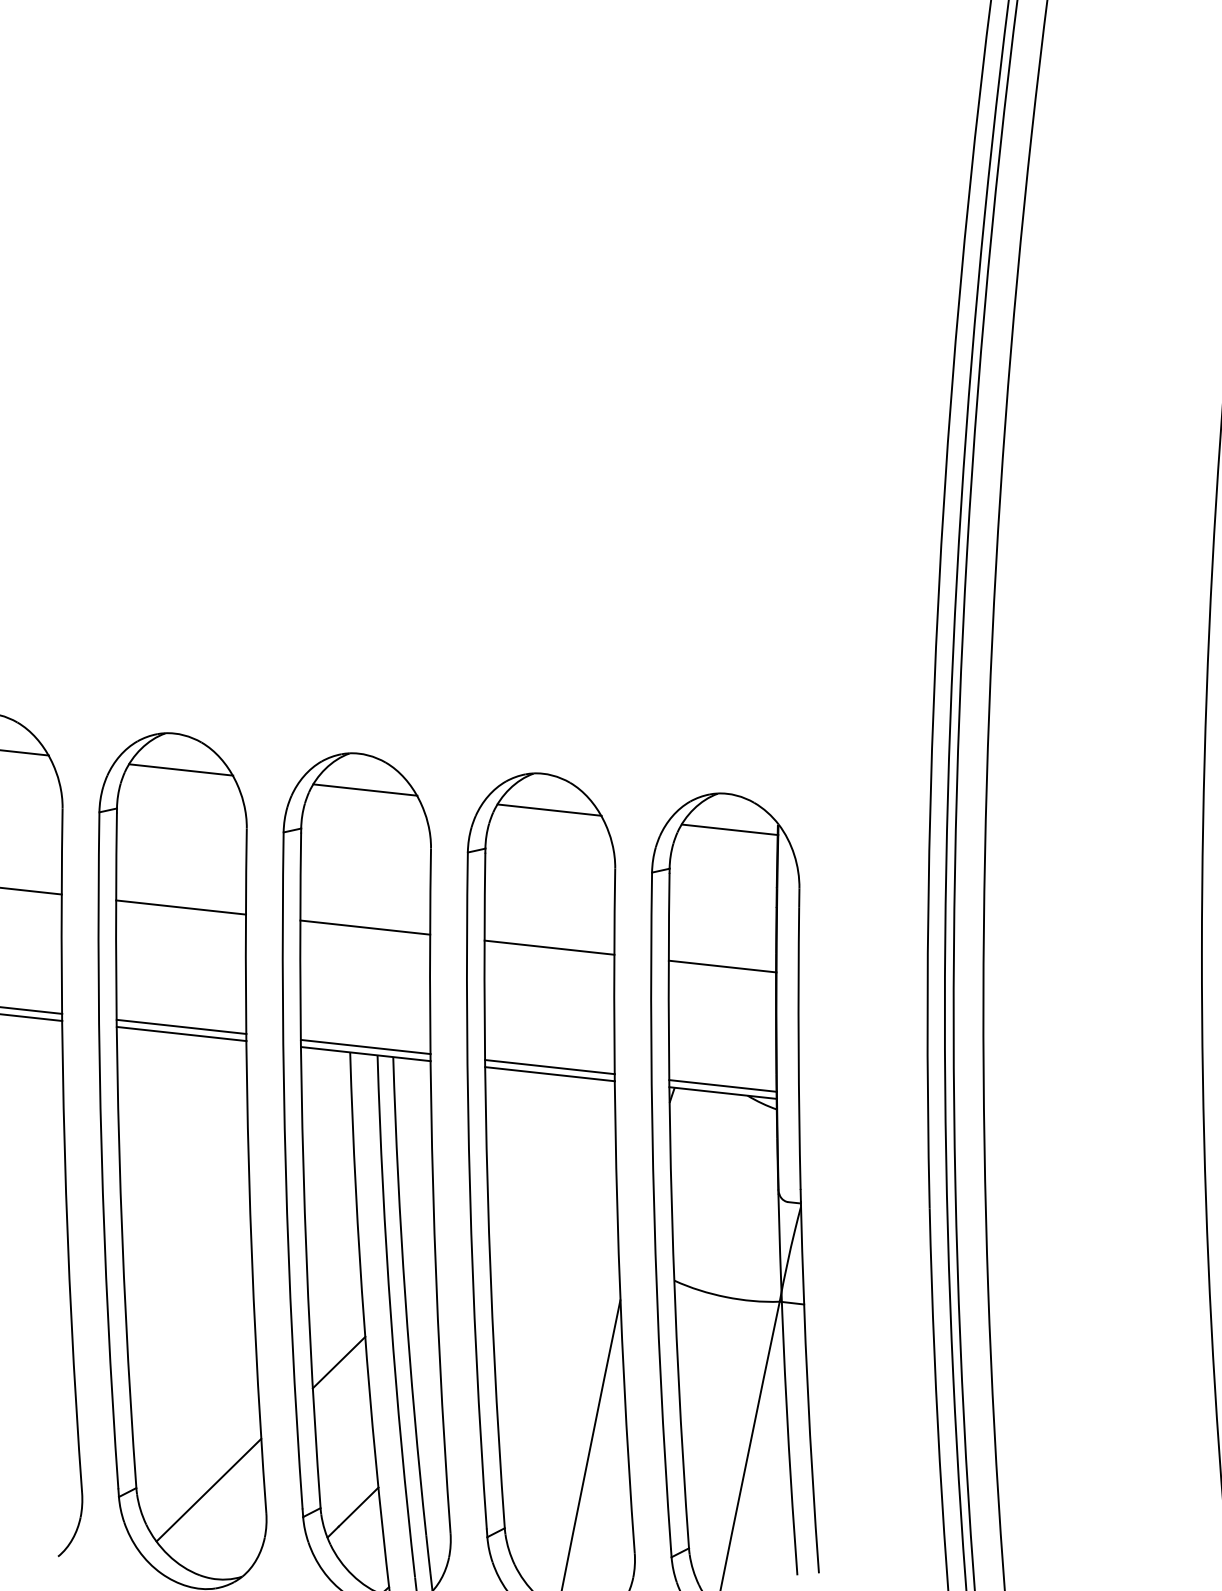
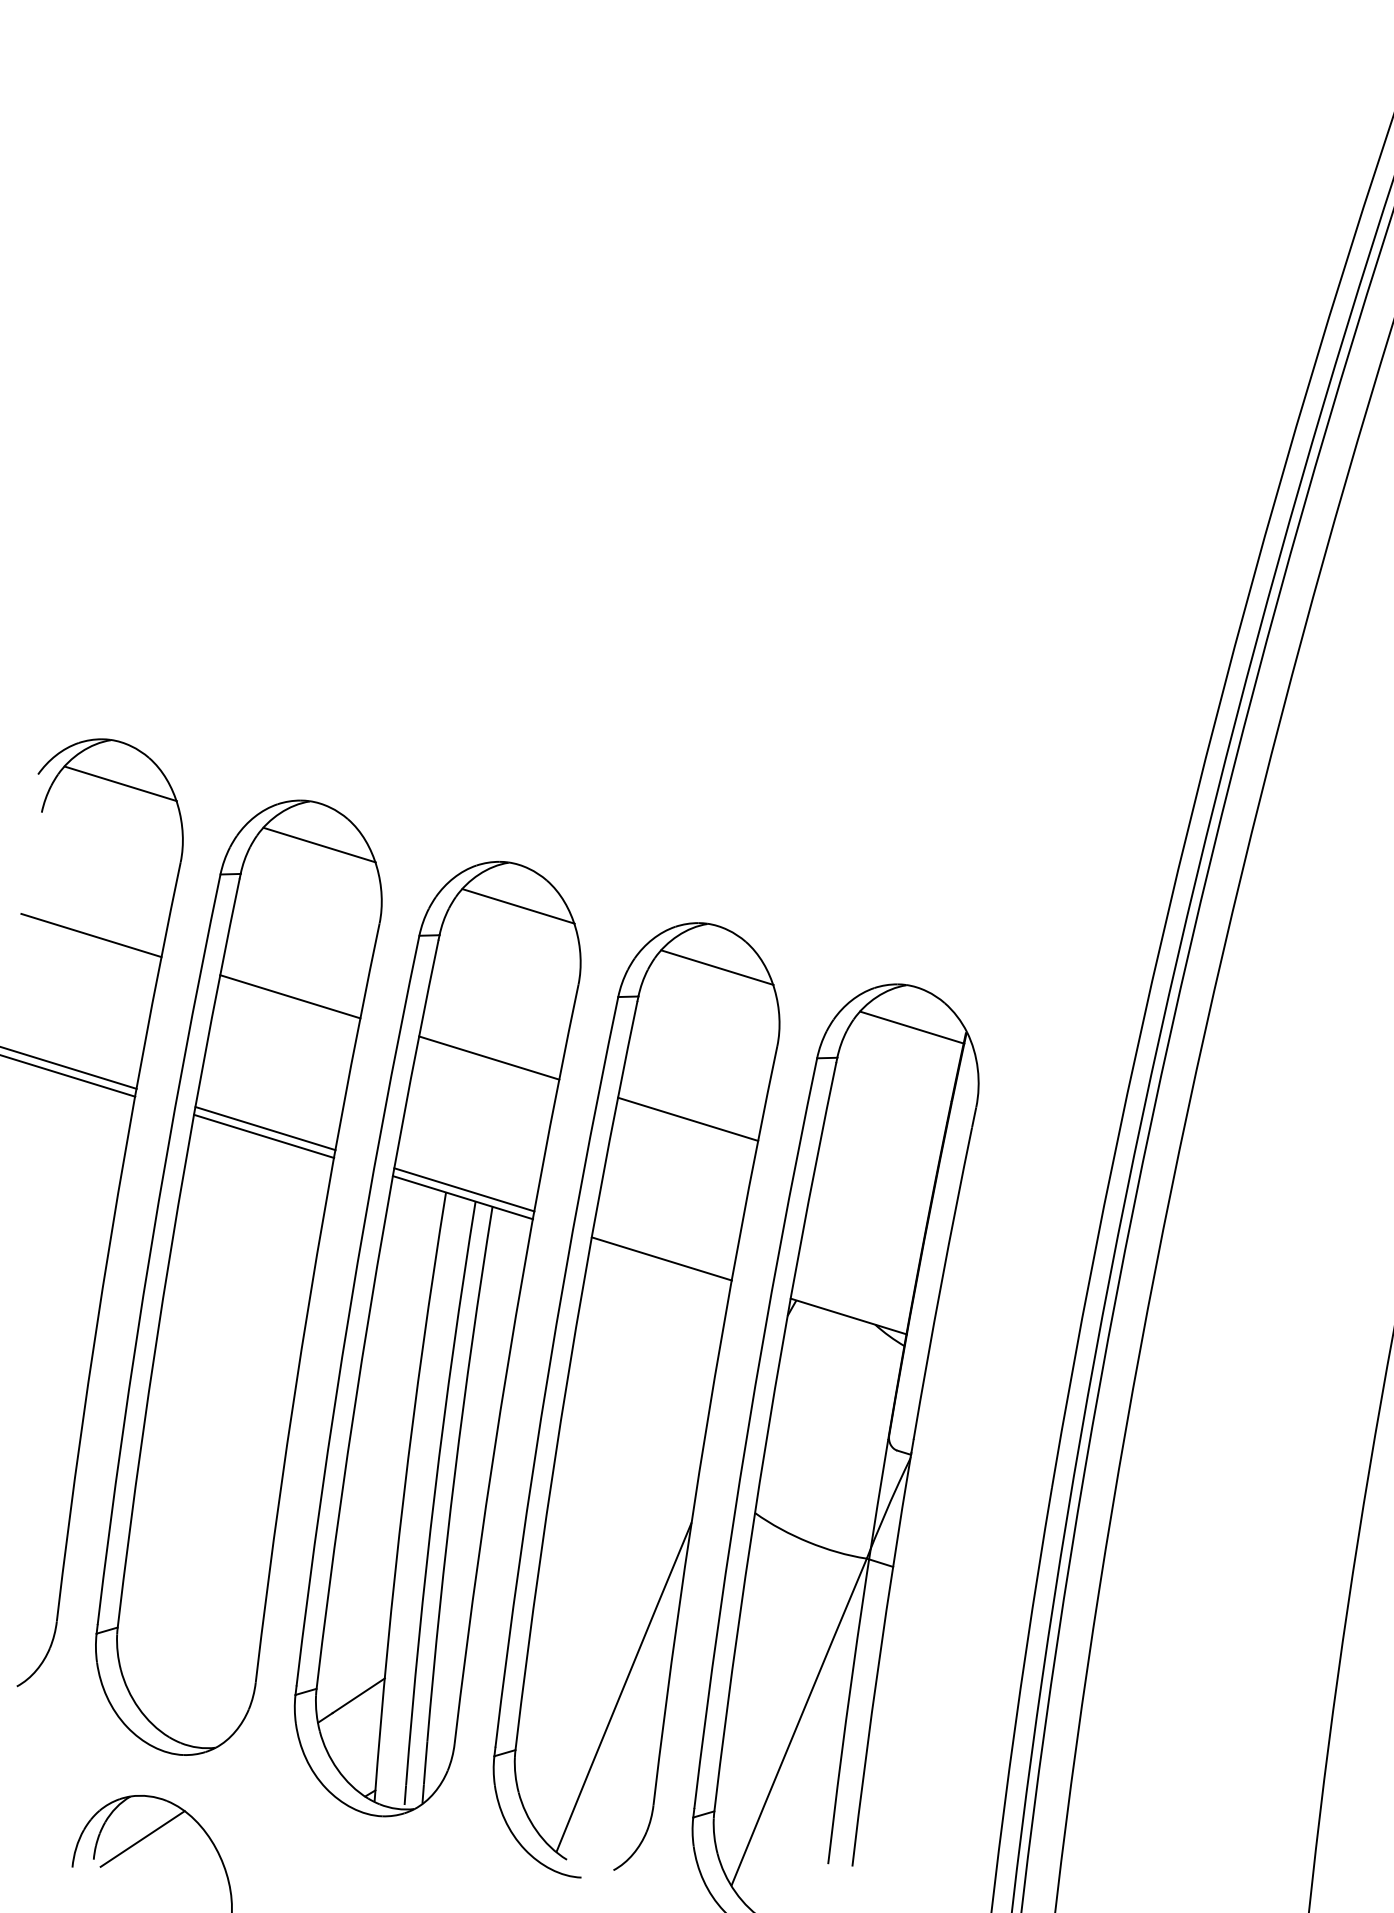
line: (722, 966) -> (874, 1176), removed
line: (550, 1066) -> (663, 1250), removed
line: (723, 1085) -> (850, 1308), removed
line: (338, 1362) -> (367, 1532), removed
line: (208, 1489) -> (196, 1644), removed

